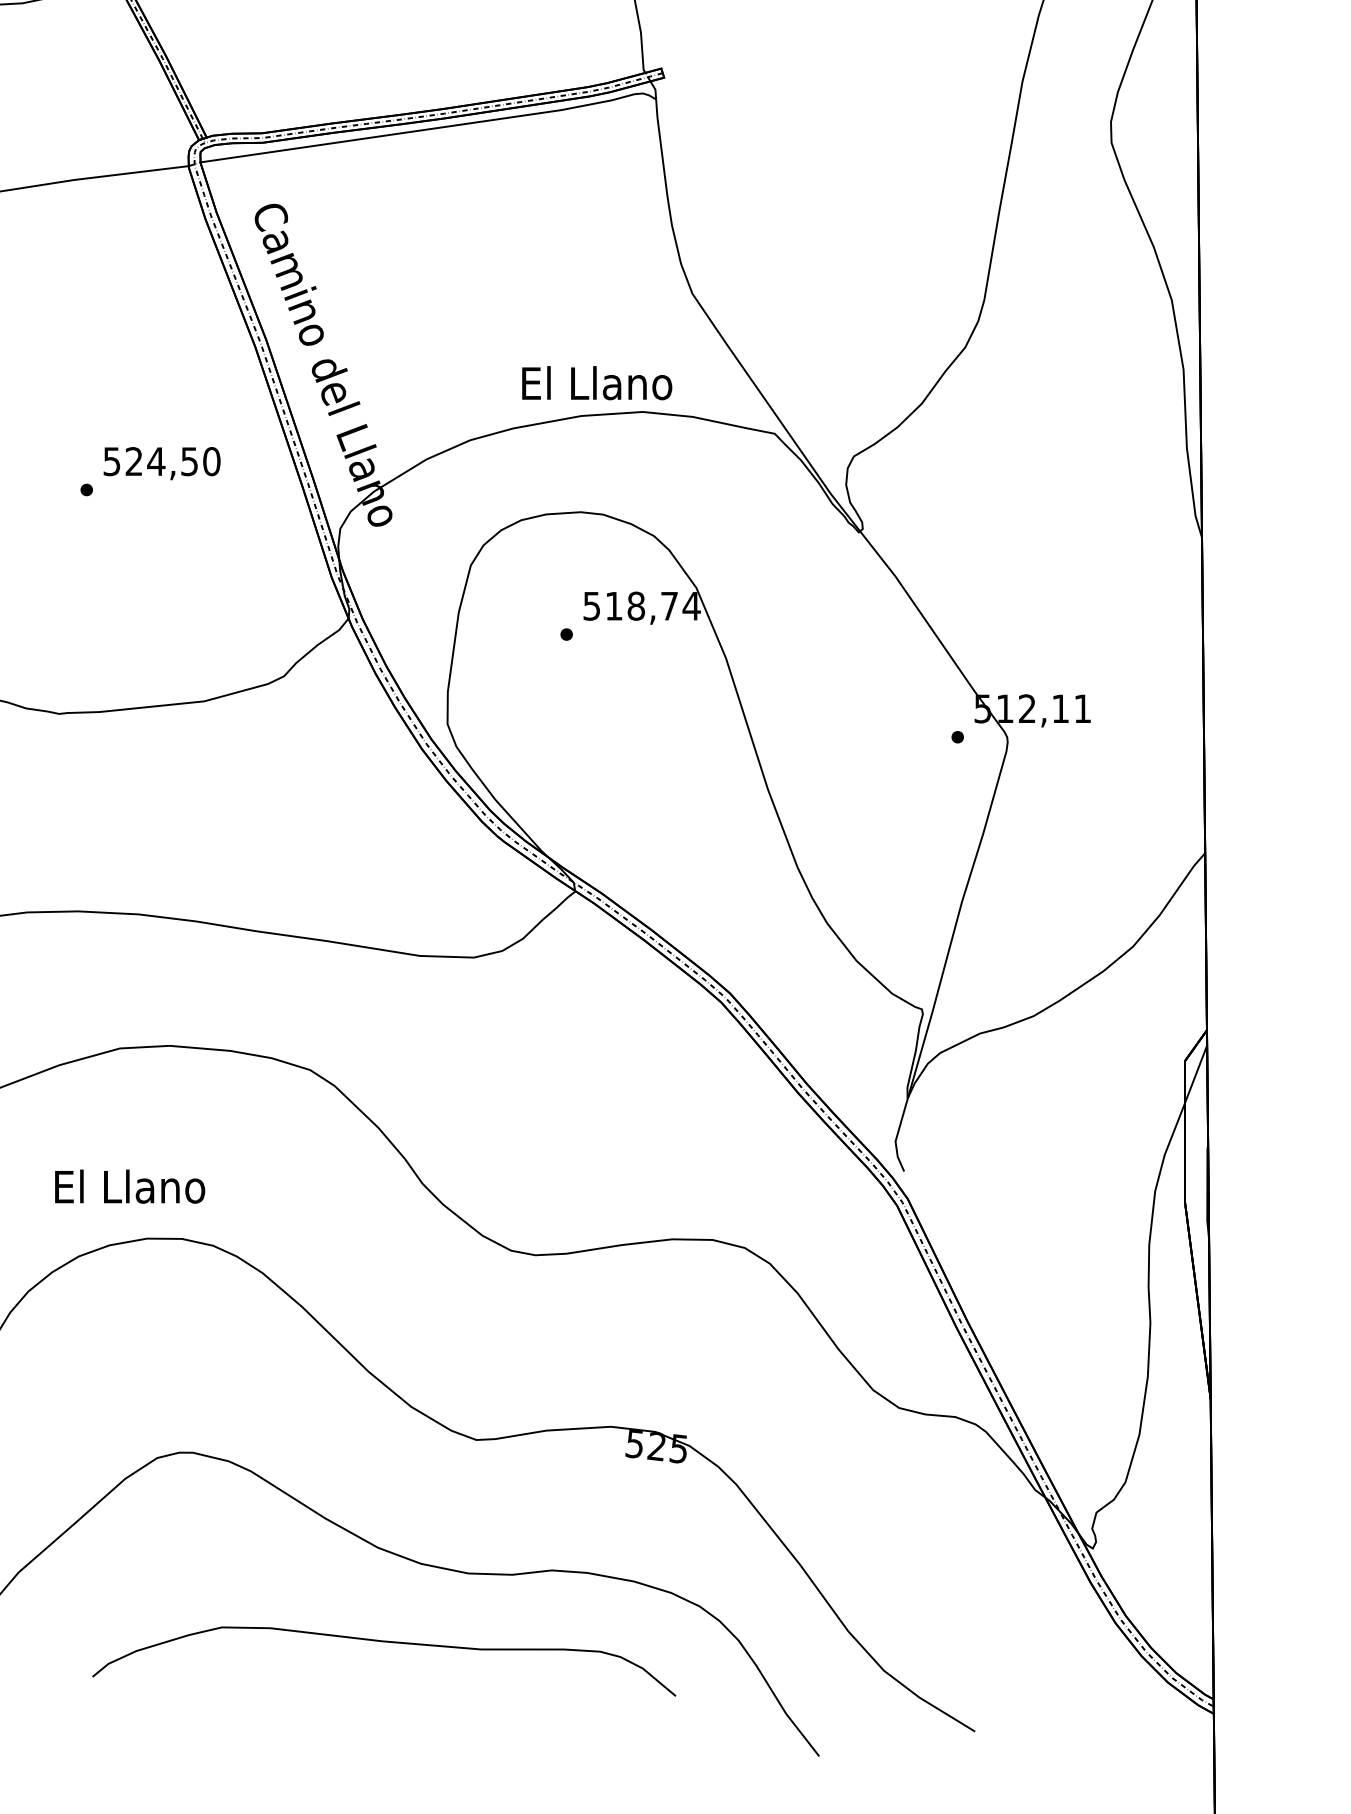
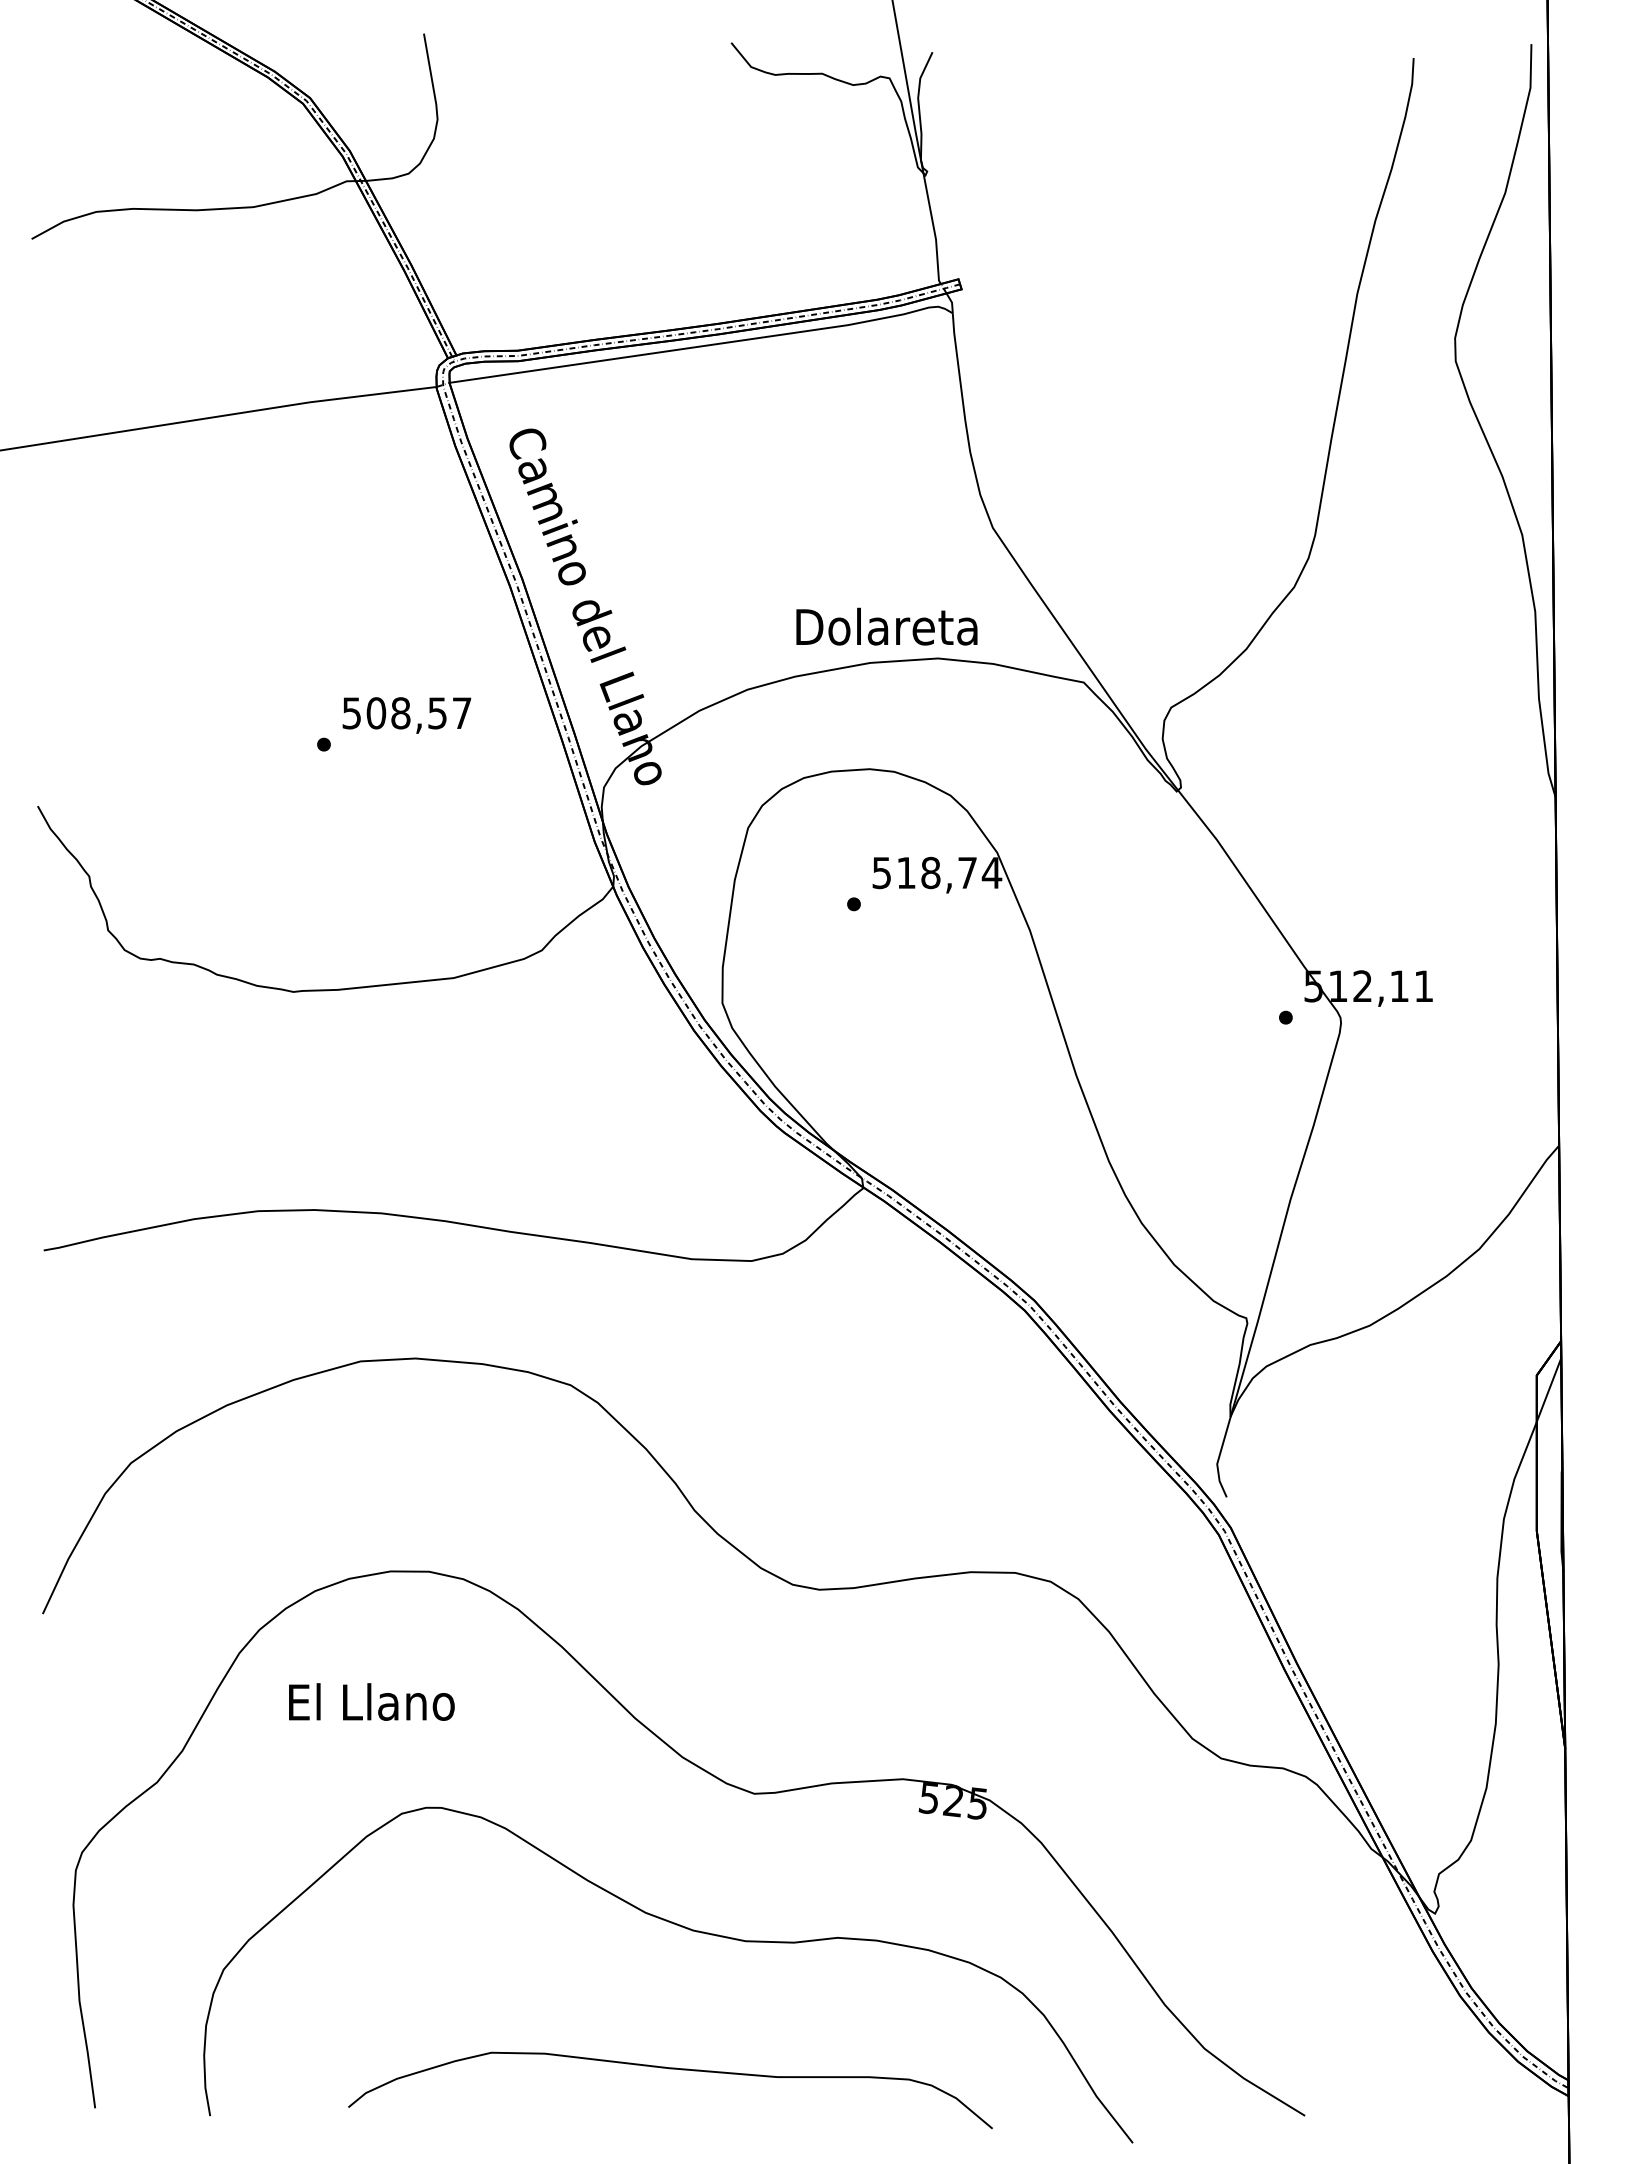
text: (596, 383) -> (886, 626), El Llano -> Dolareta
text: (172, 461) -> (418, 713), 524,50 -> 508,57
text: (129, 1186) -> (371, 1701), moved
curve: (384, 1642) -> (670, 2069), moved

